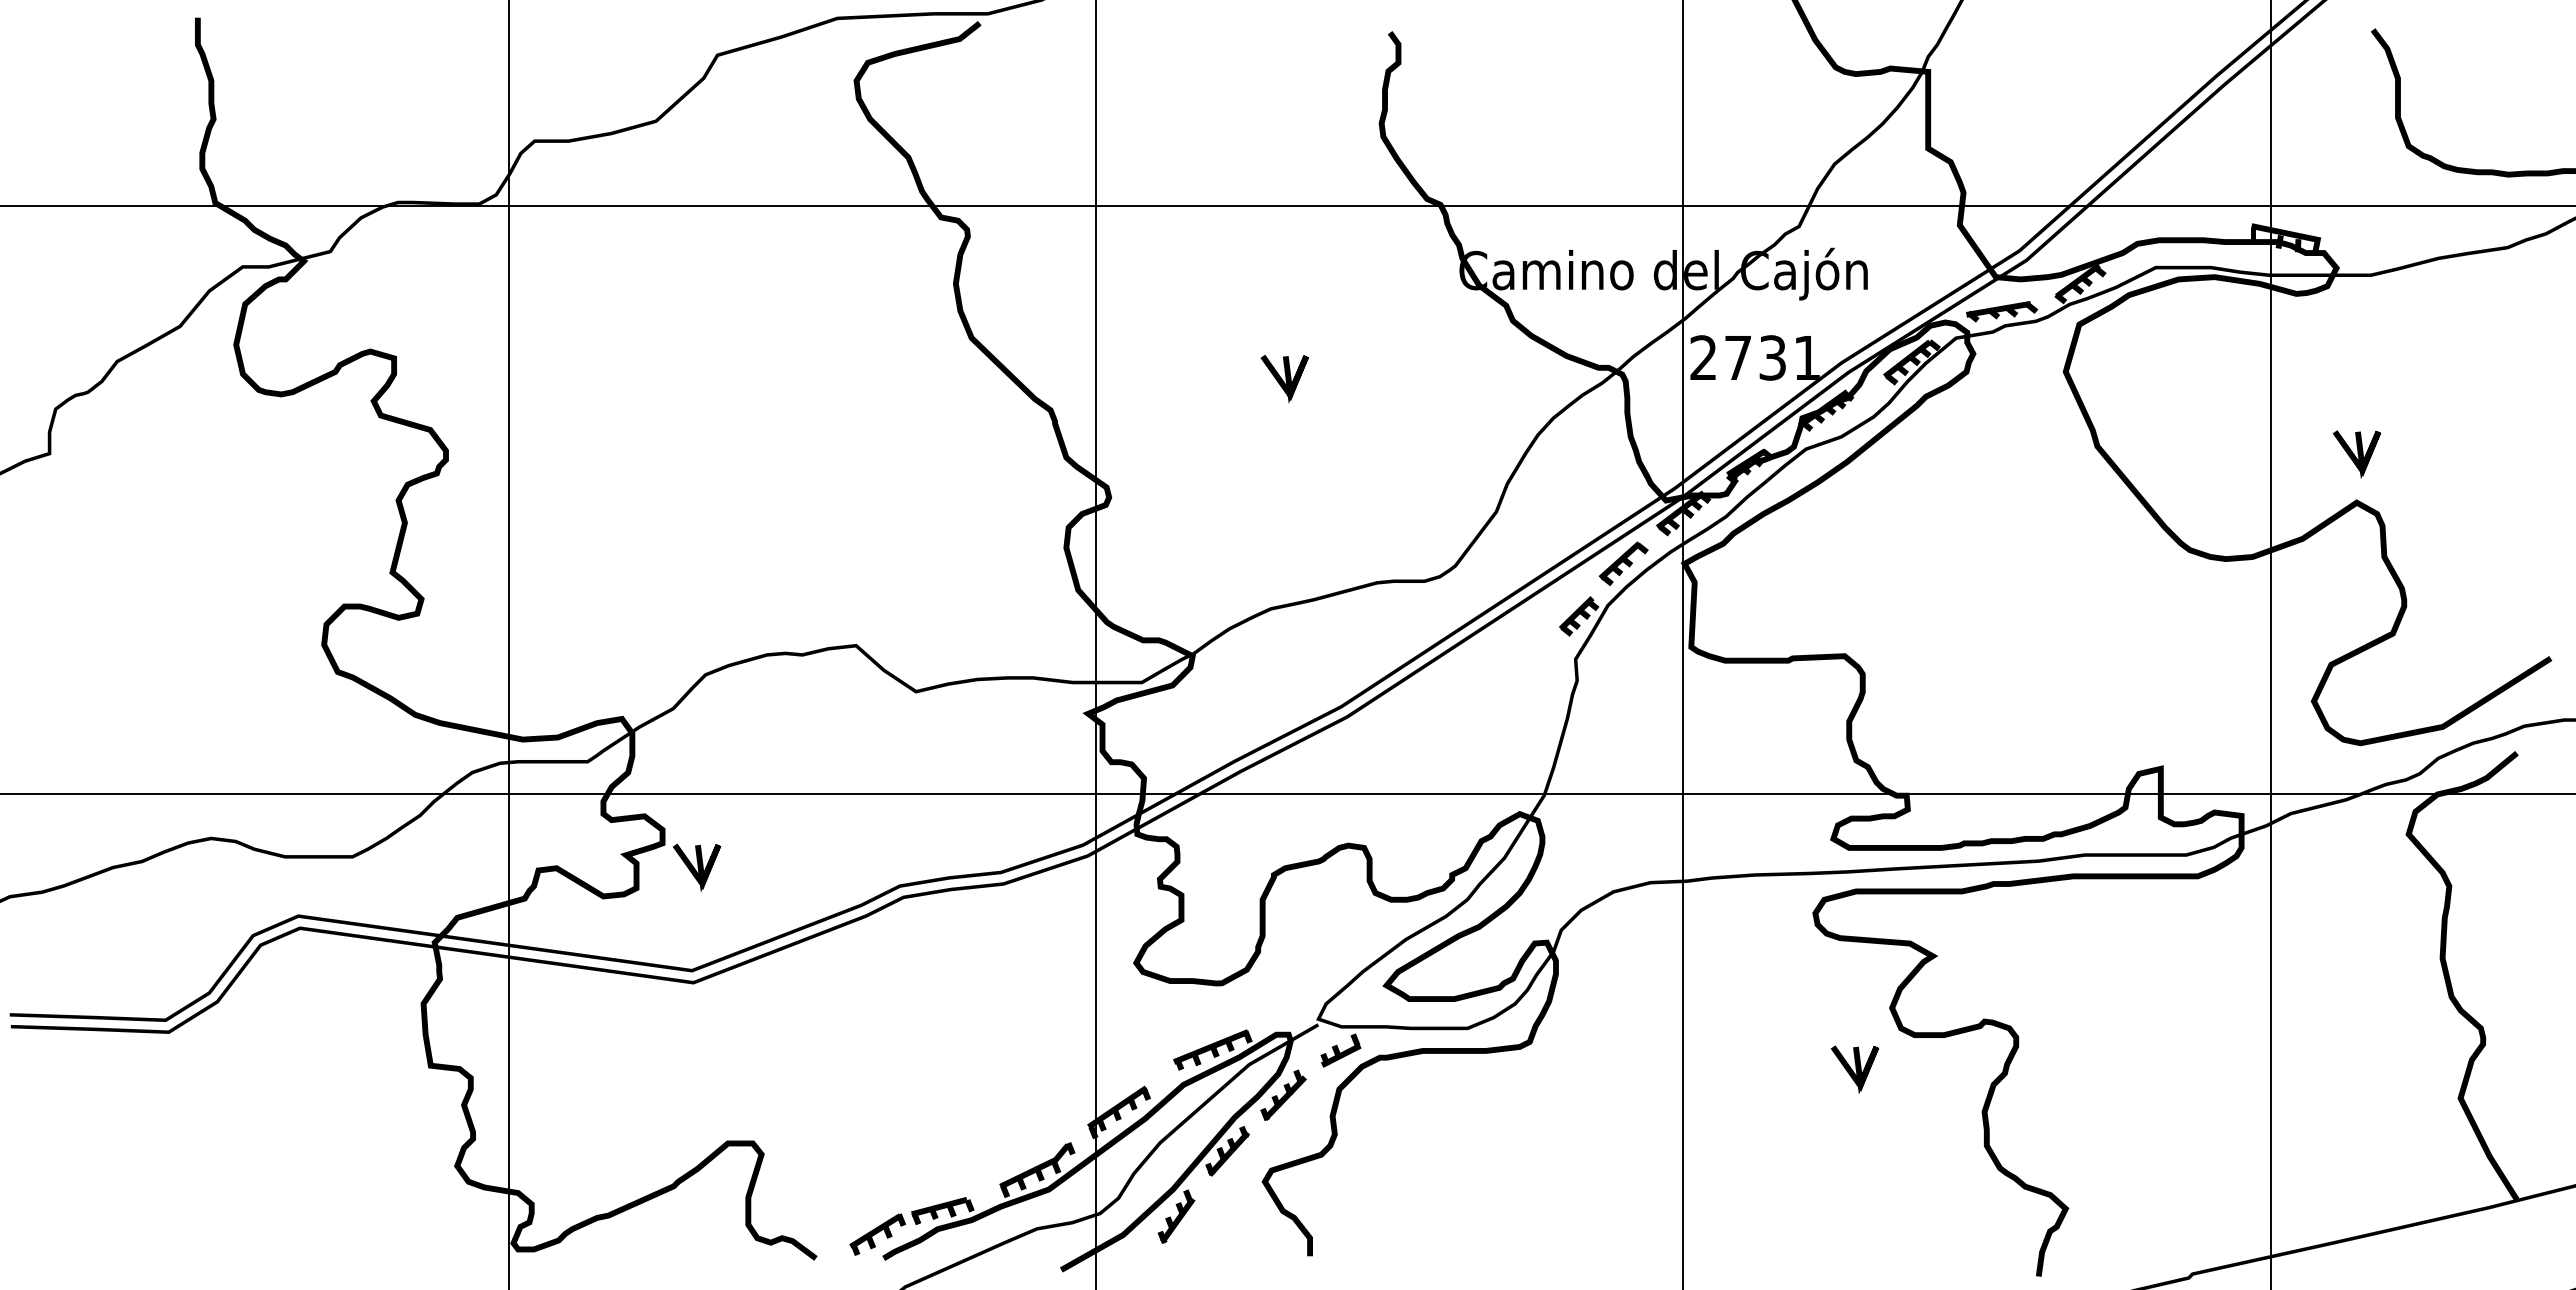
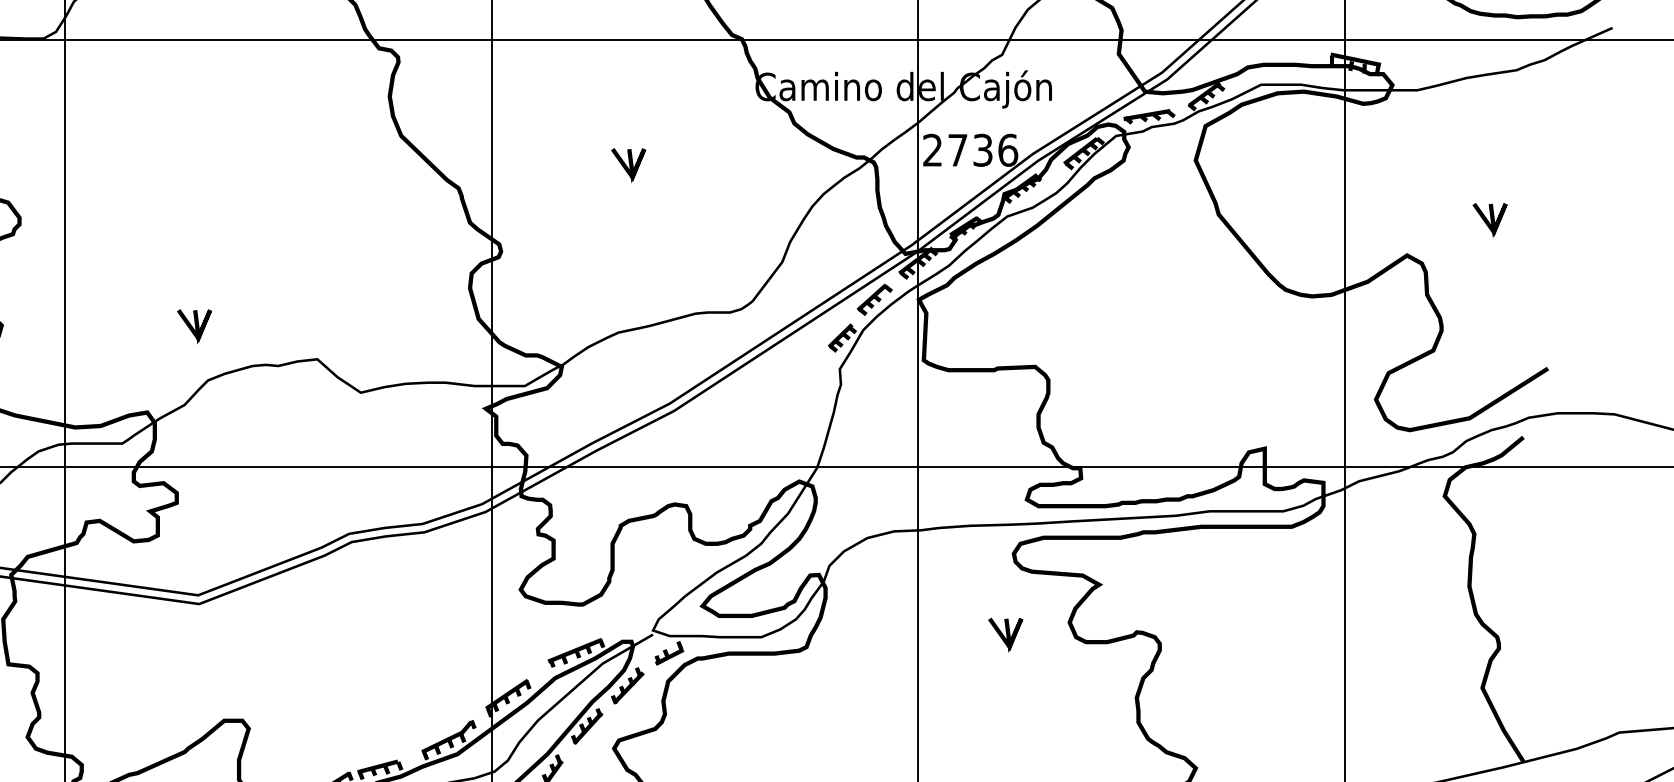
text: (1807, 357) -> (1008, 150), 2731 -> 2736
line: (2357, 454) -> (1490, 220), moved
line: (697, 867) -> (194, 326), moved
line: (1855, 1069) -> (1006, 635), moved

